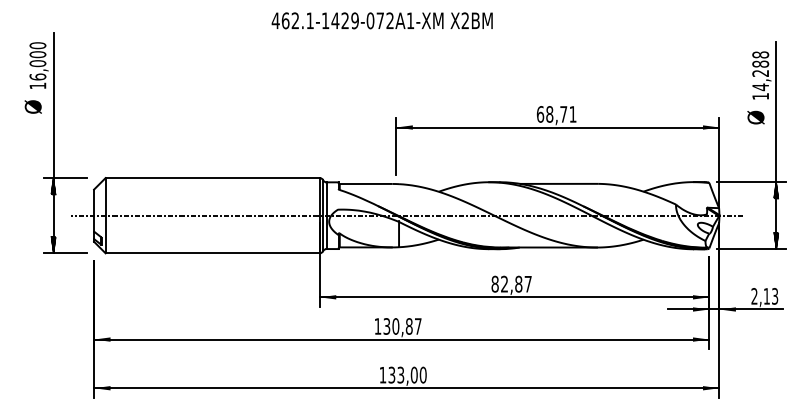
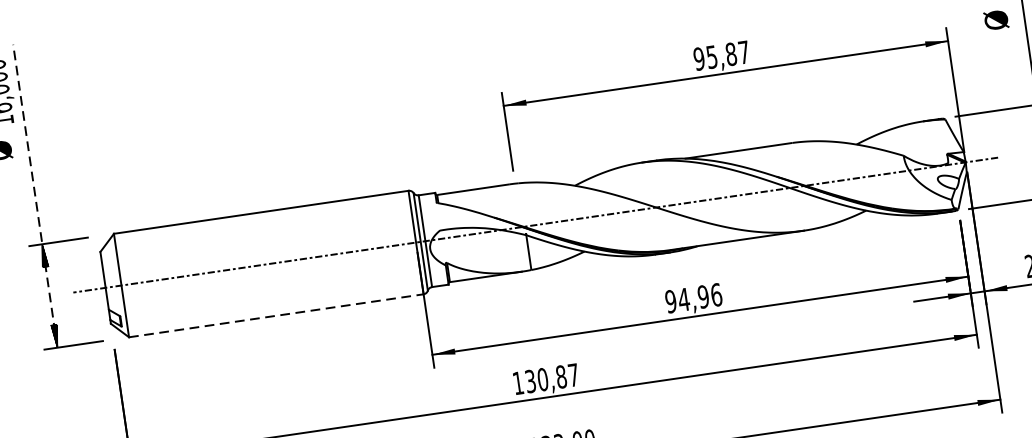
text: (556, 114) -> (721, 55), 68,71 -> 95,87
line: (53, 142) -> (35, 195), solid -> dashed
line: (213, 253) -> (277, 315), solid -> dashed
text: (511, 283) -> (693, 297), 82,87 -> 94,96

